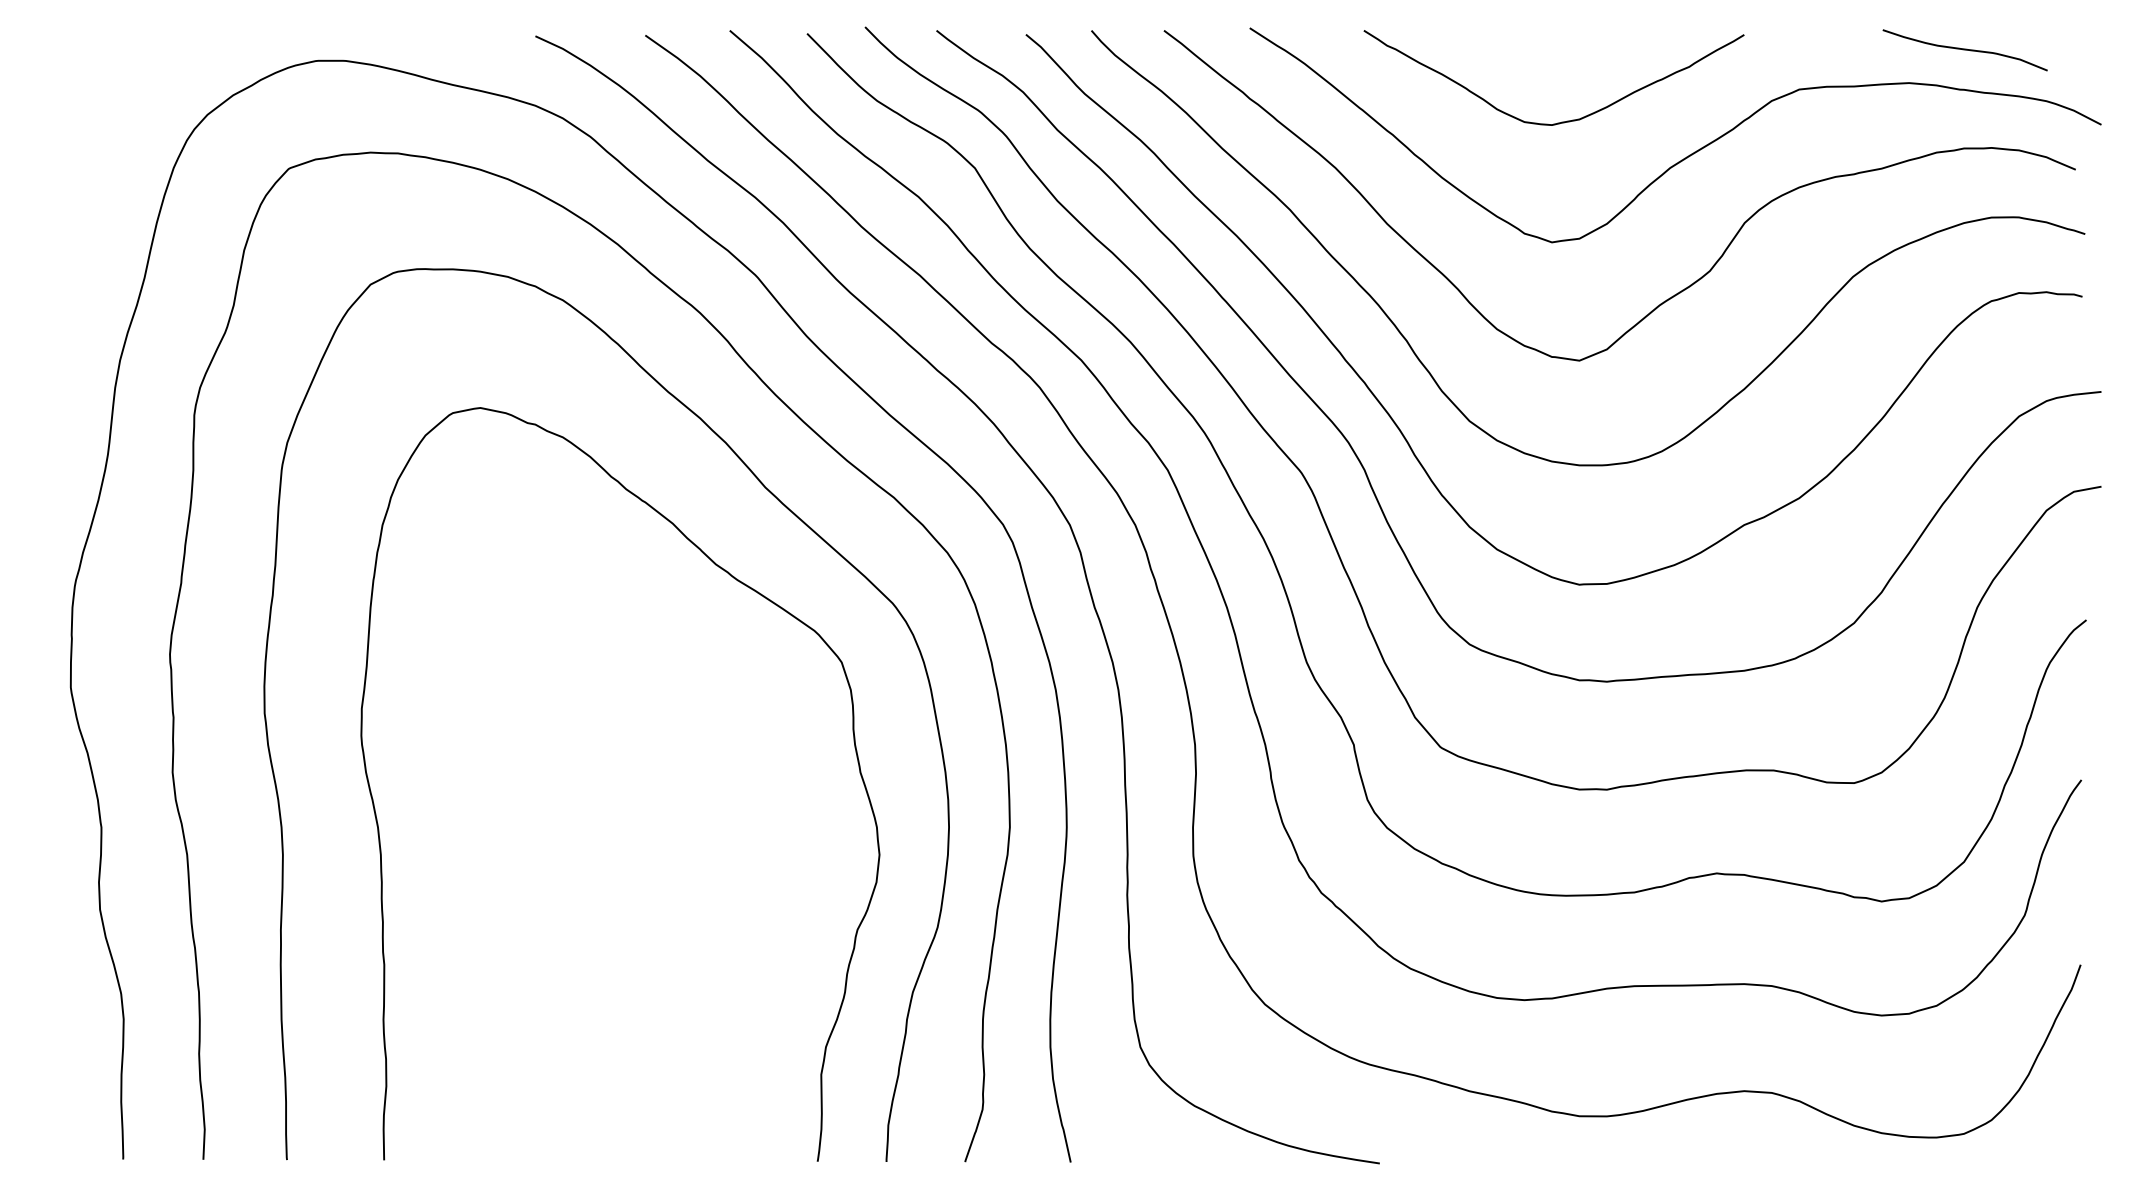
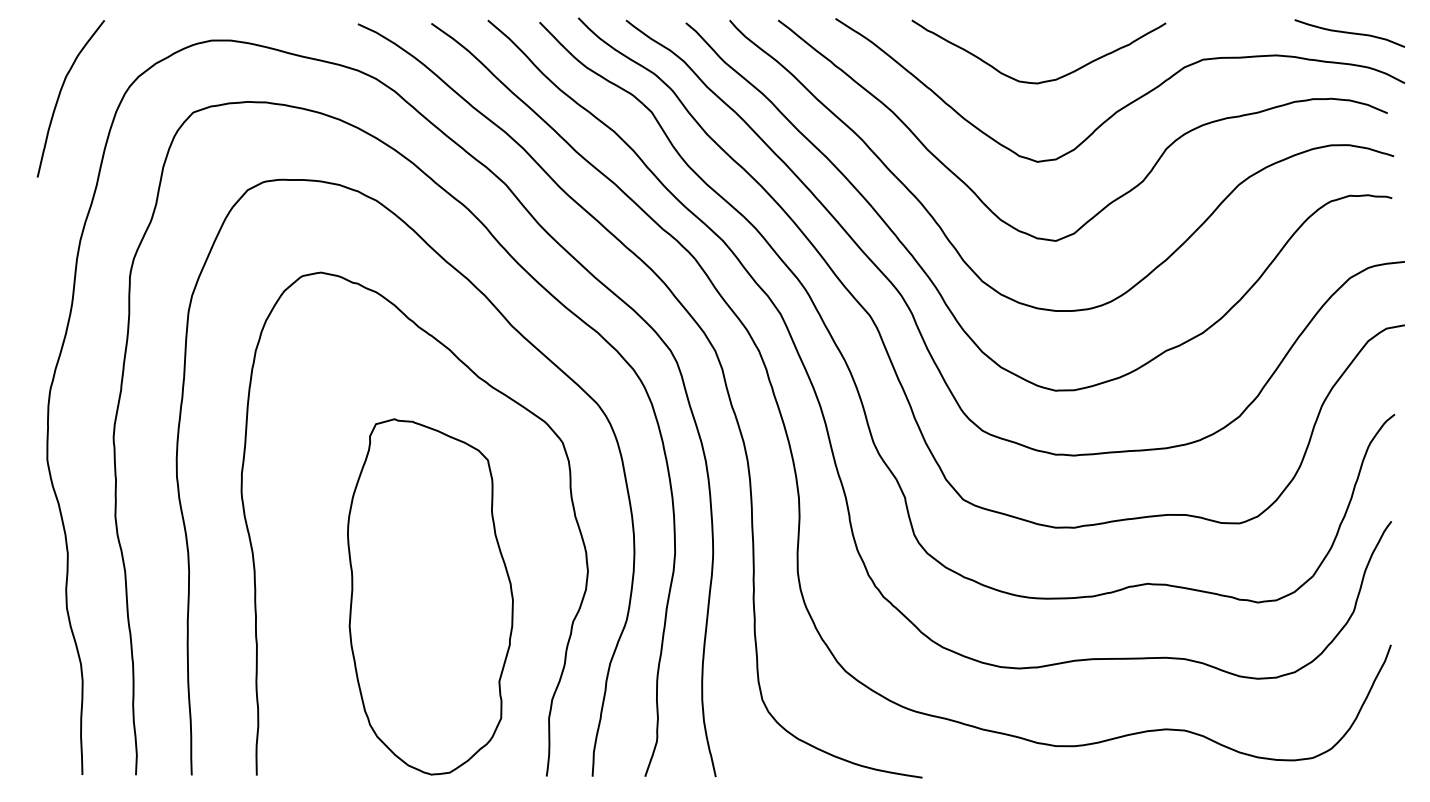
curve: (1964, 50) -> (1349, 33), moved
curve: (90, 143) -> (60, 95), added
part: (643, 892) -> (430, 596), added

